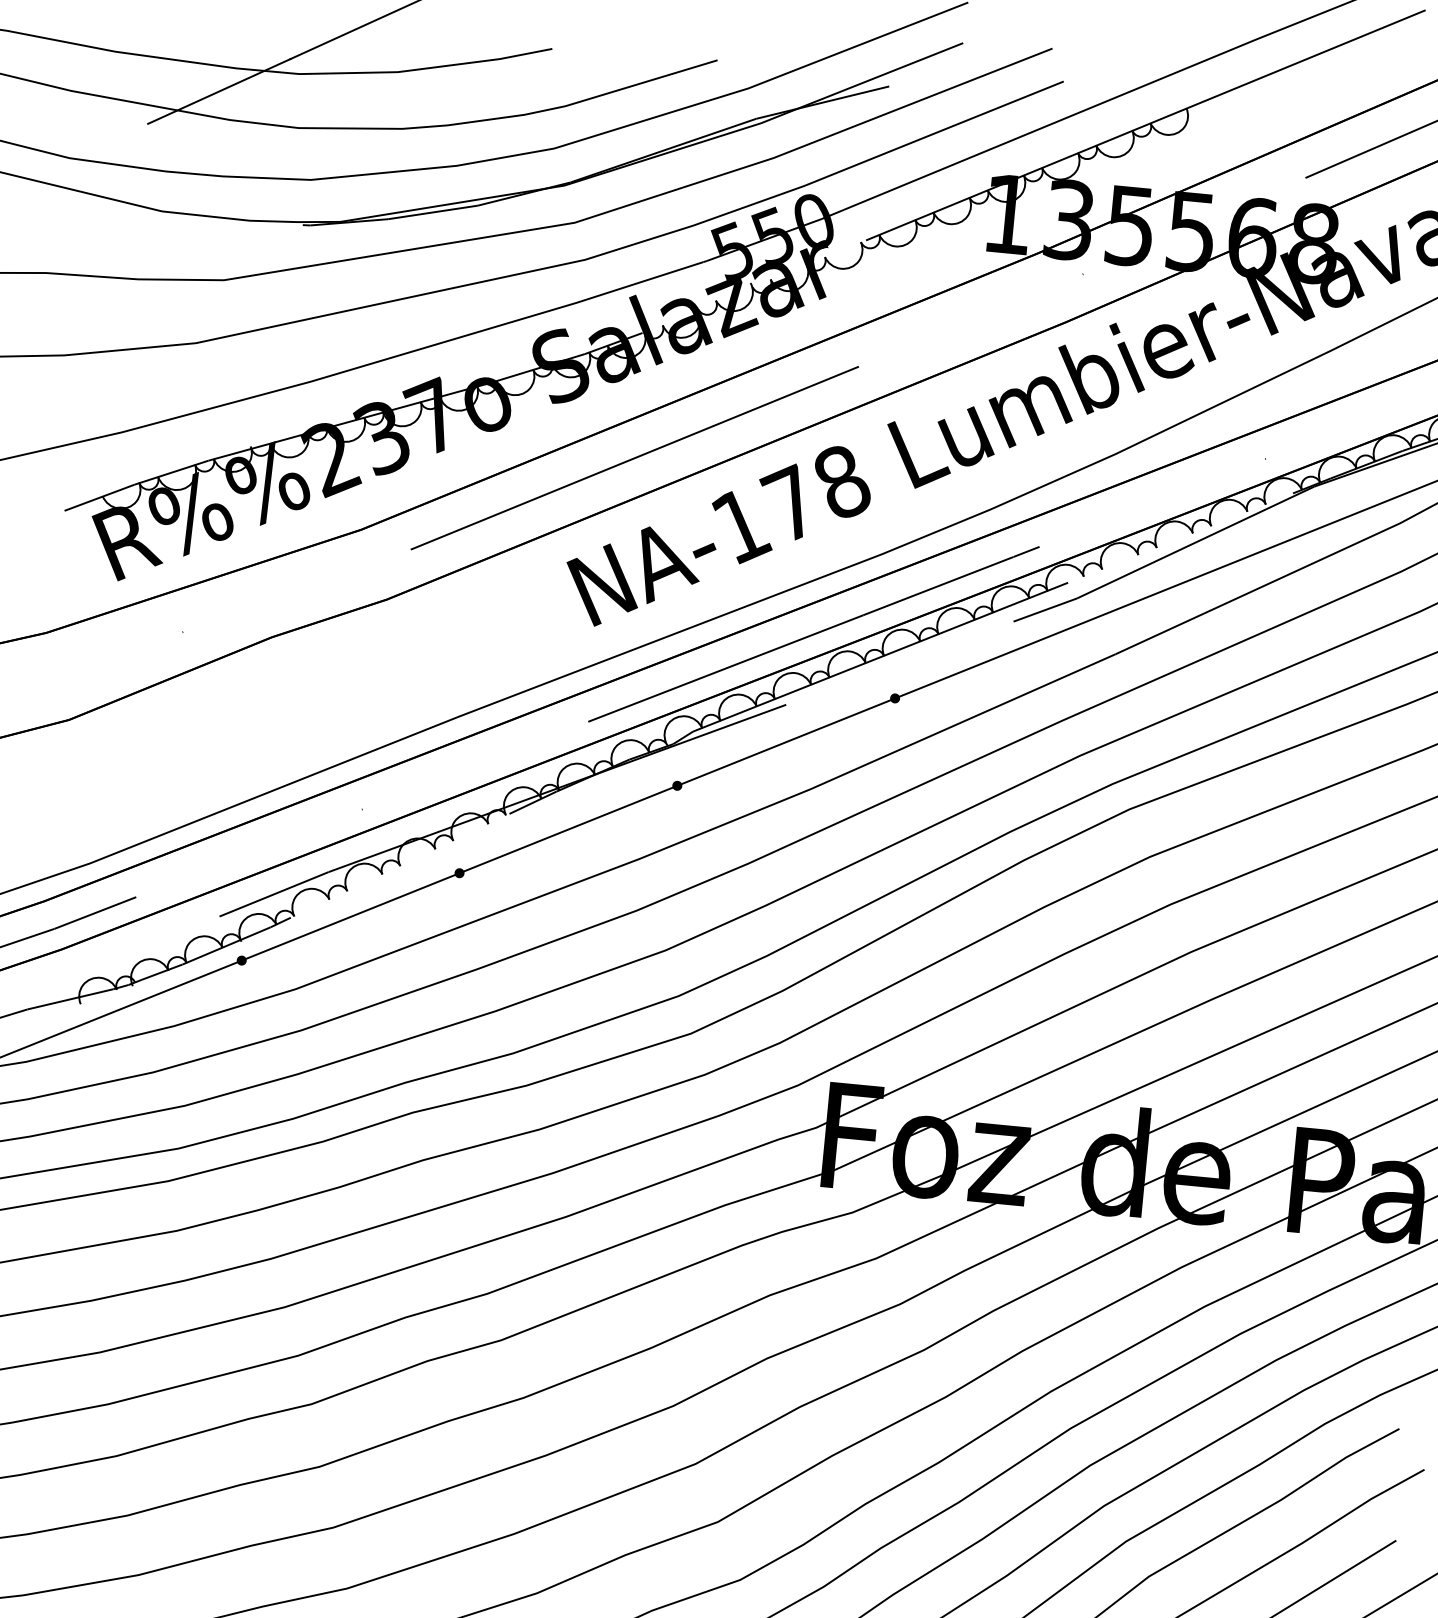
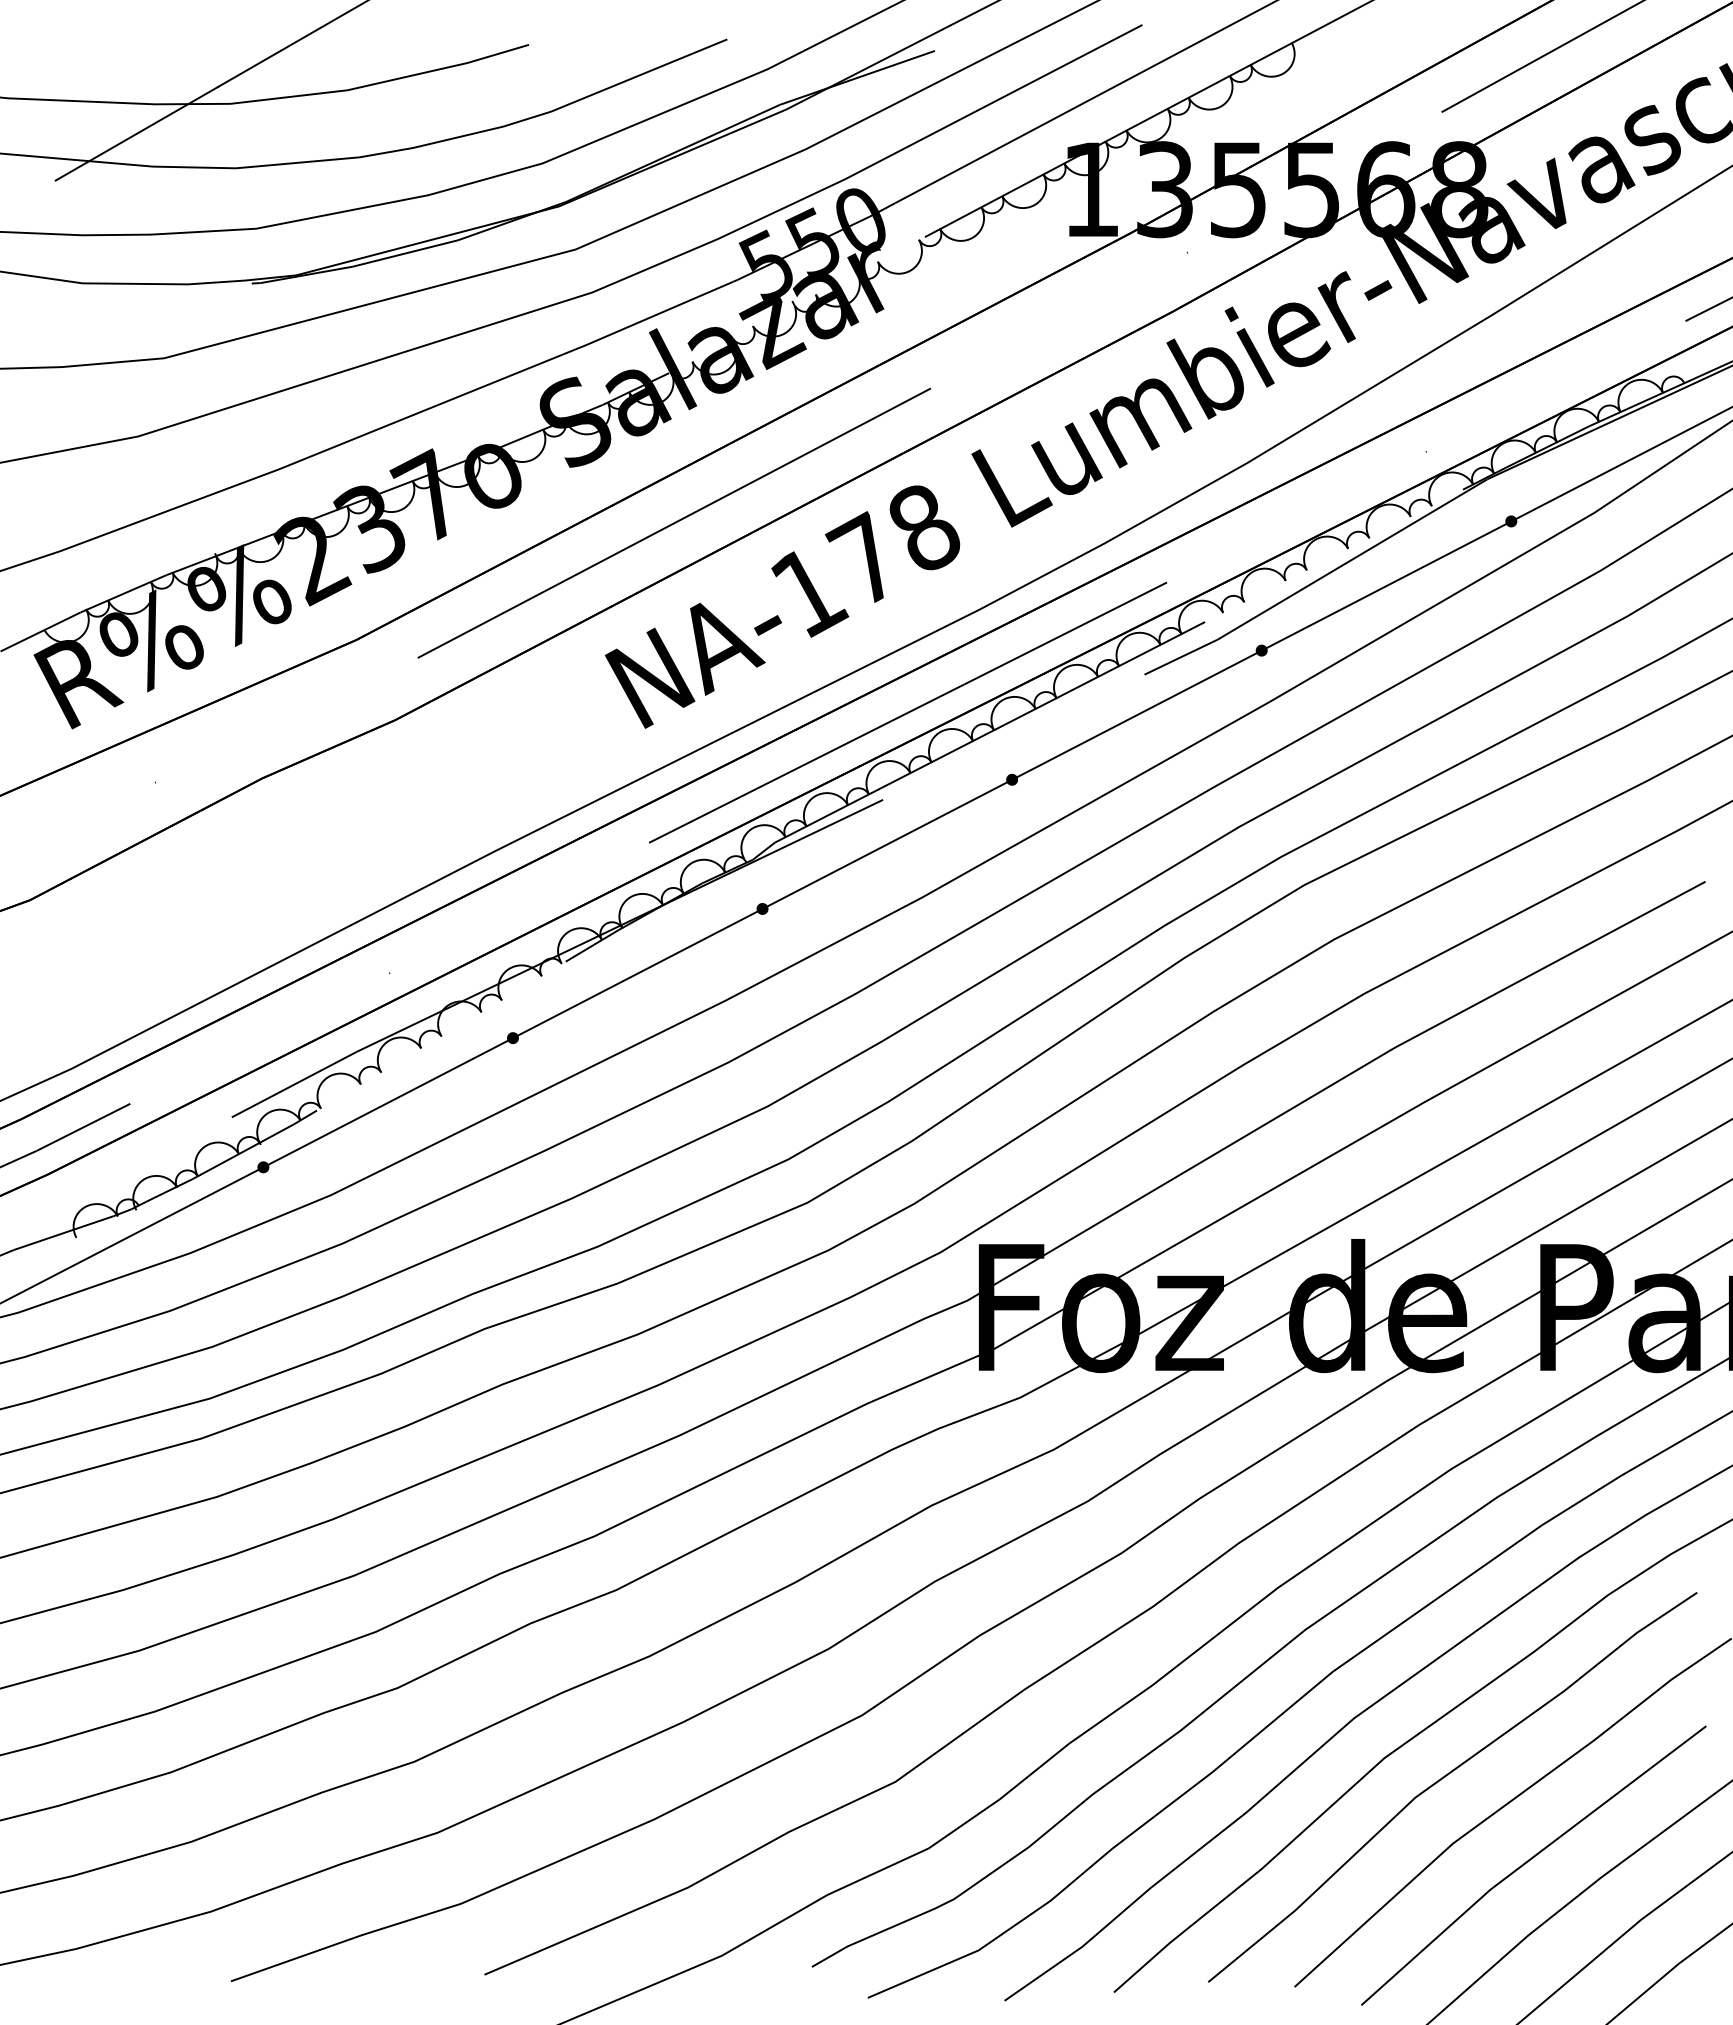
fill: (1330, 523) -> (1511, 521), added
fill: (1112, 610) -> (1261, 650), added

